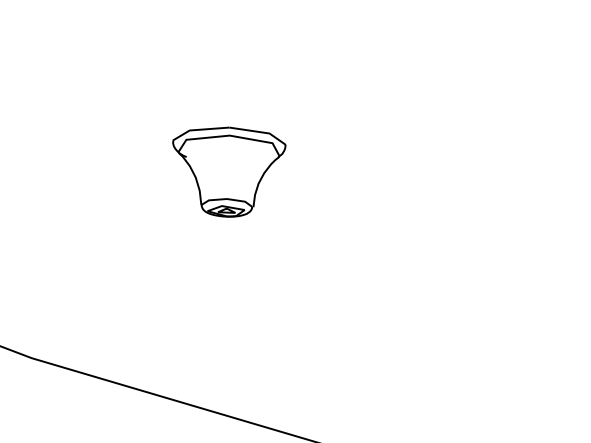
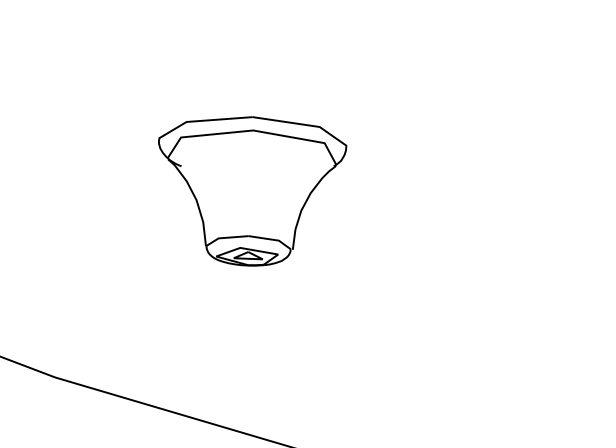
part: (229, 172) -> (252, 191), size x1.67

